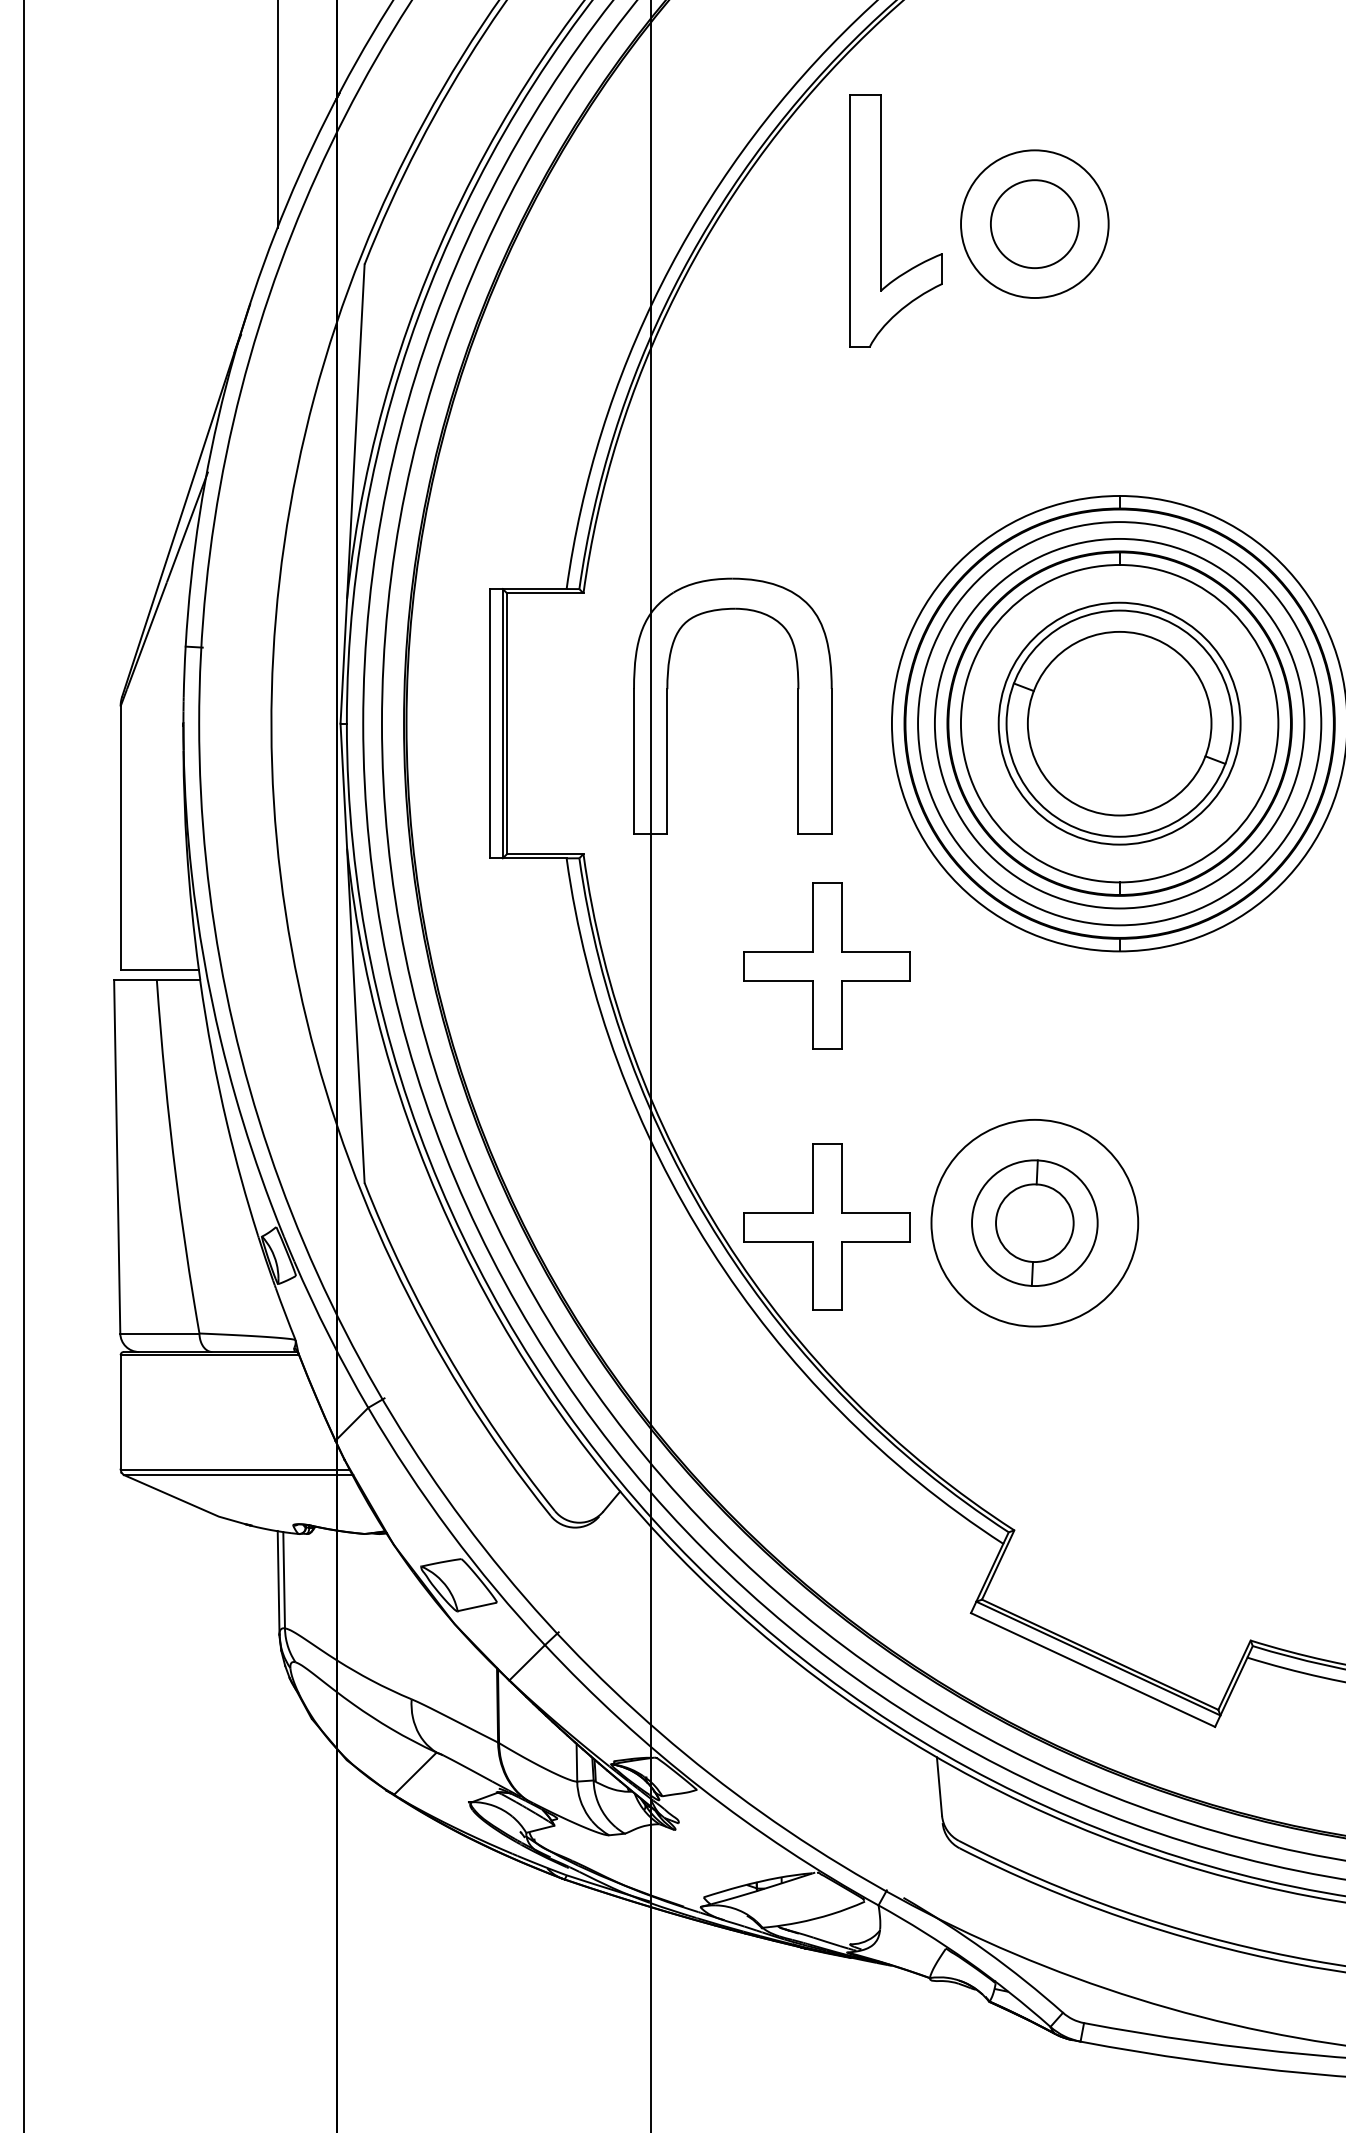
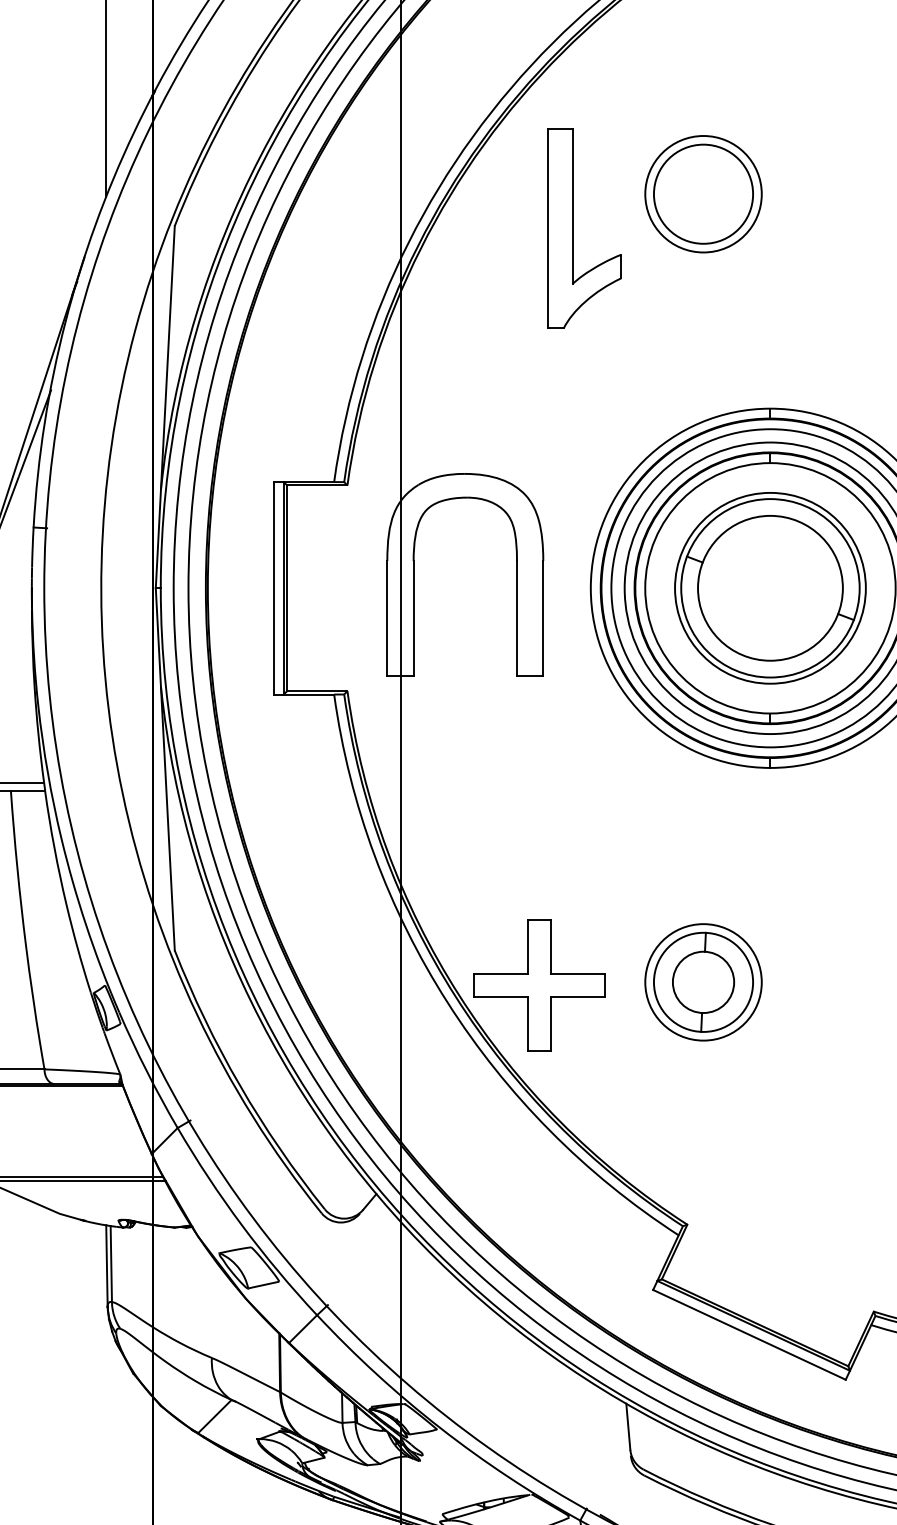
part: (881, 220) -> (573, 228), moved
circle: (1034, 224) -> (703, 194), size x1.43
part: (826, 965) -> (539, 779), removed
circle: (1034, 1223) -> (703, 982), size x0.71

